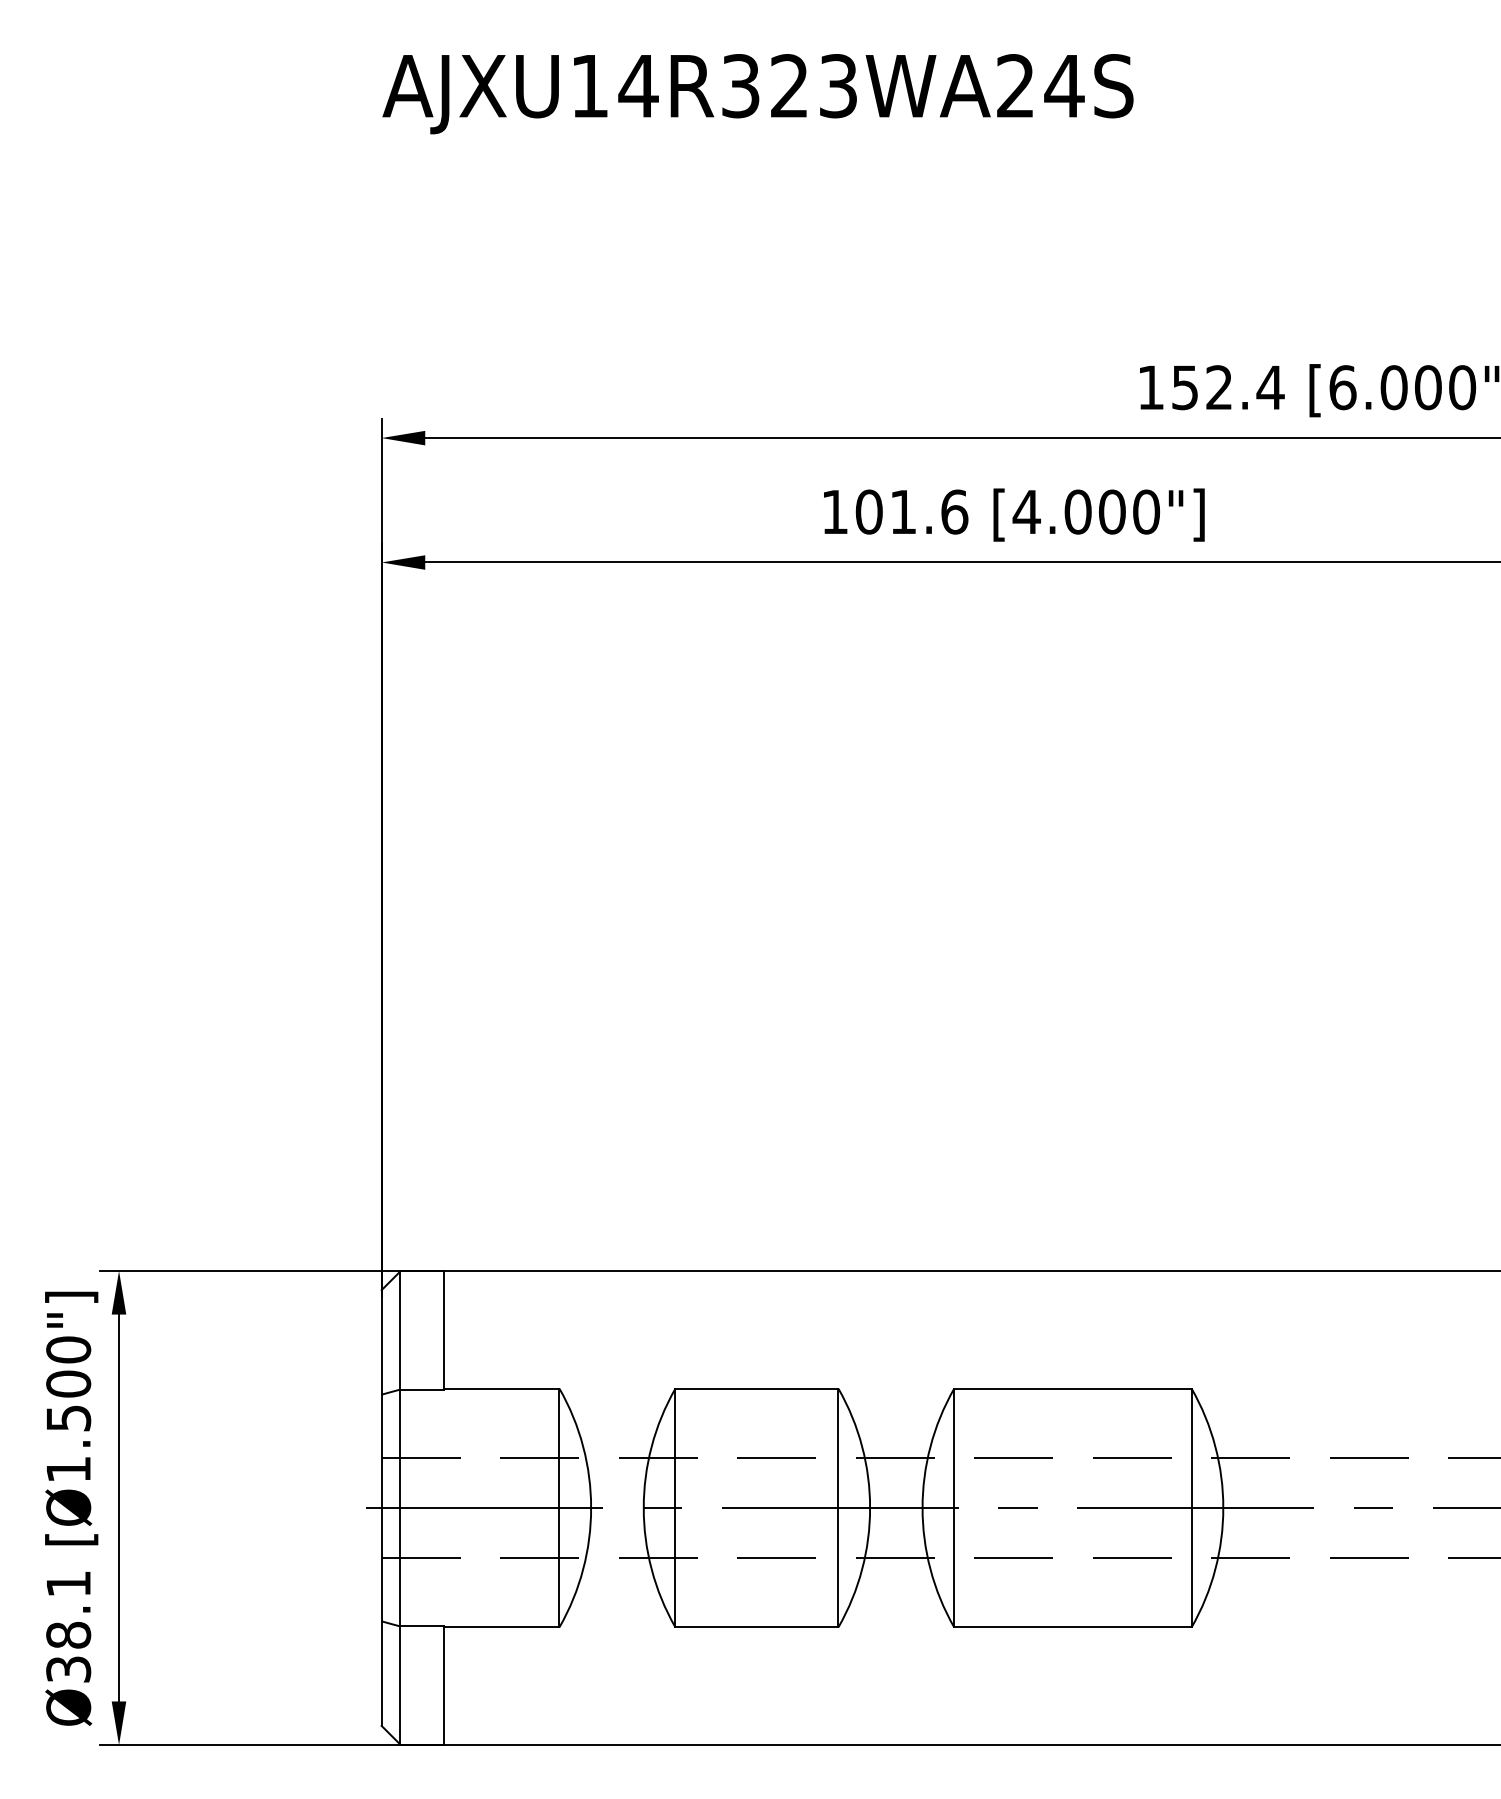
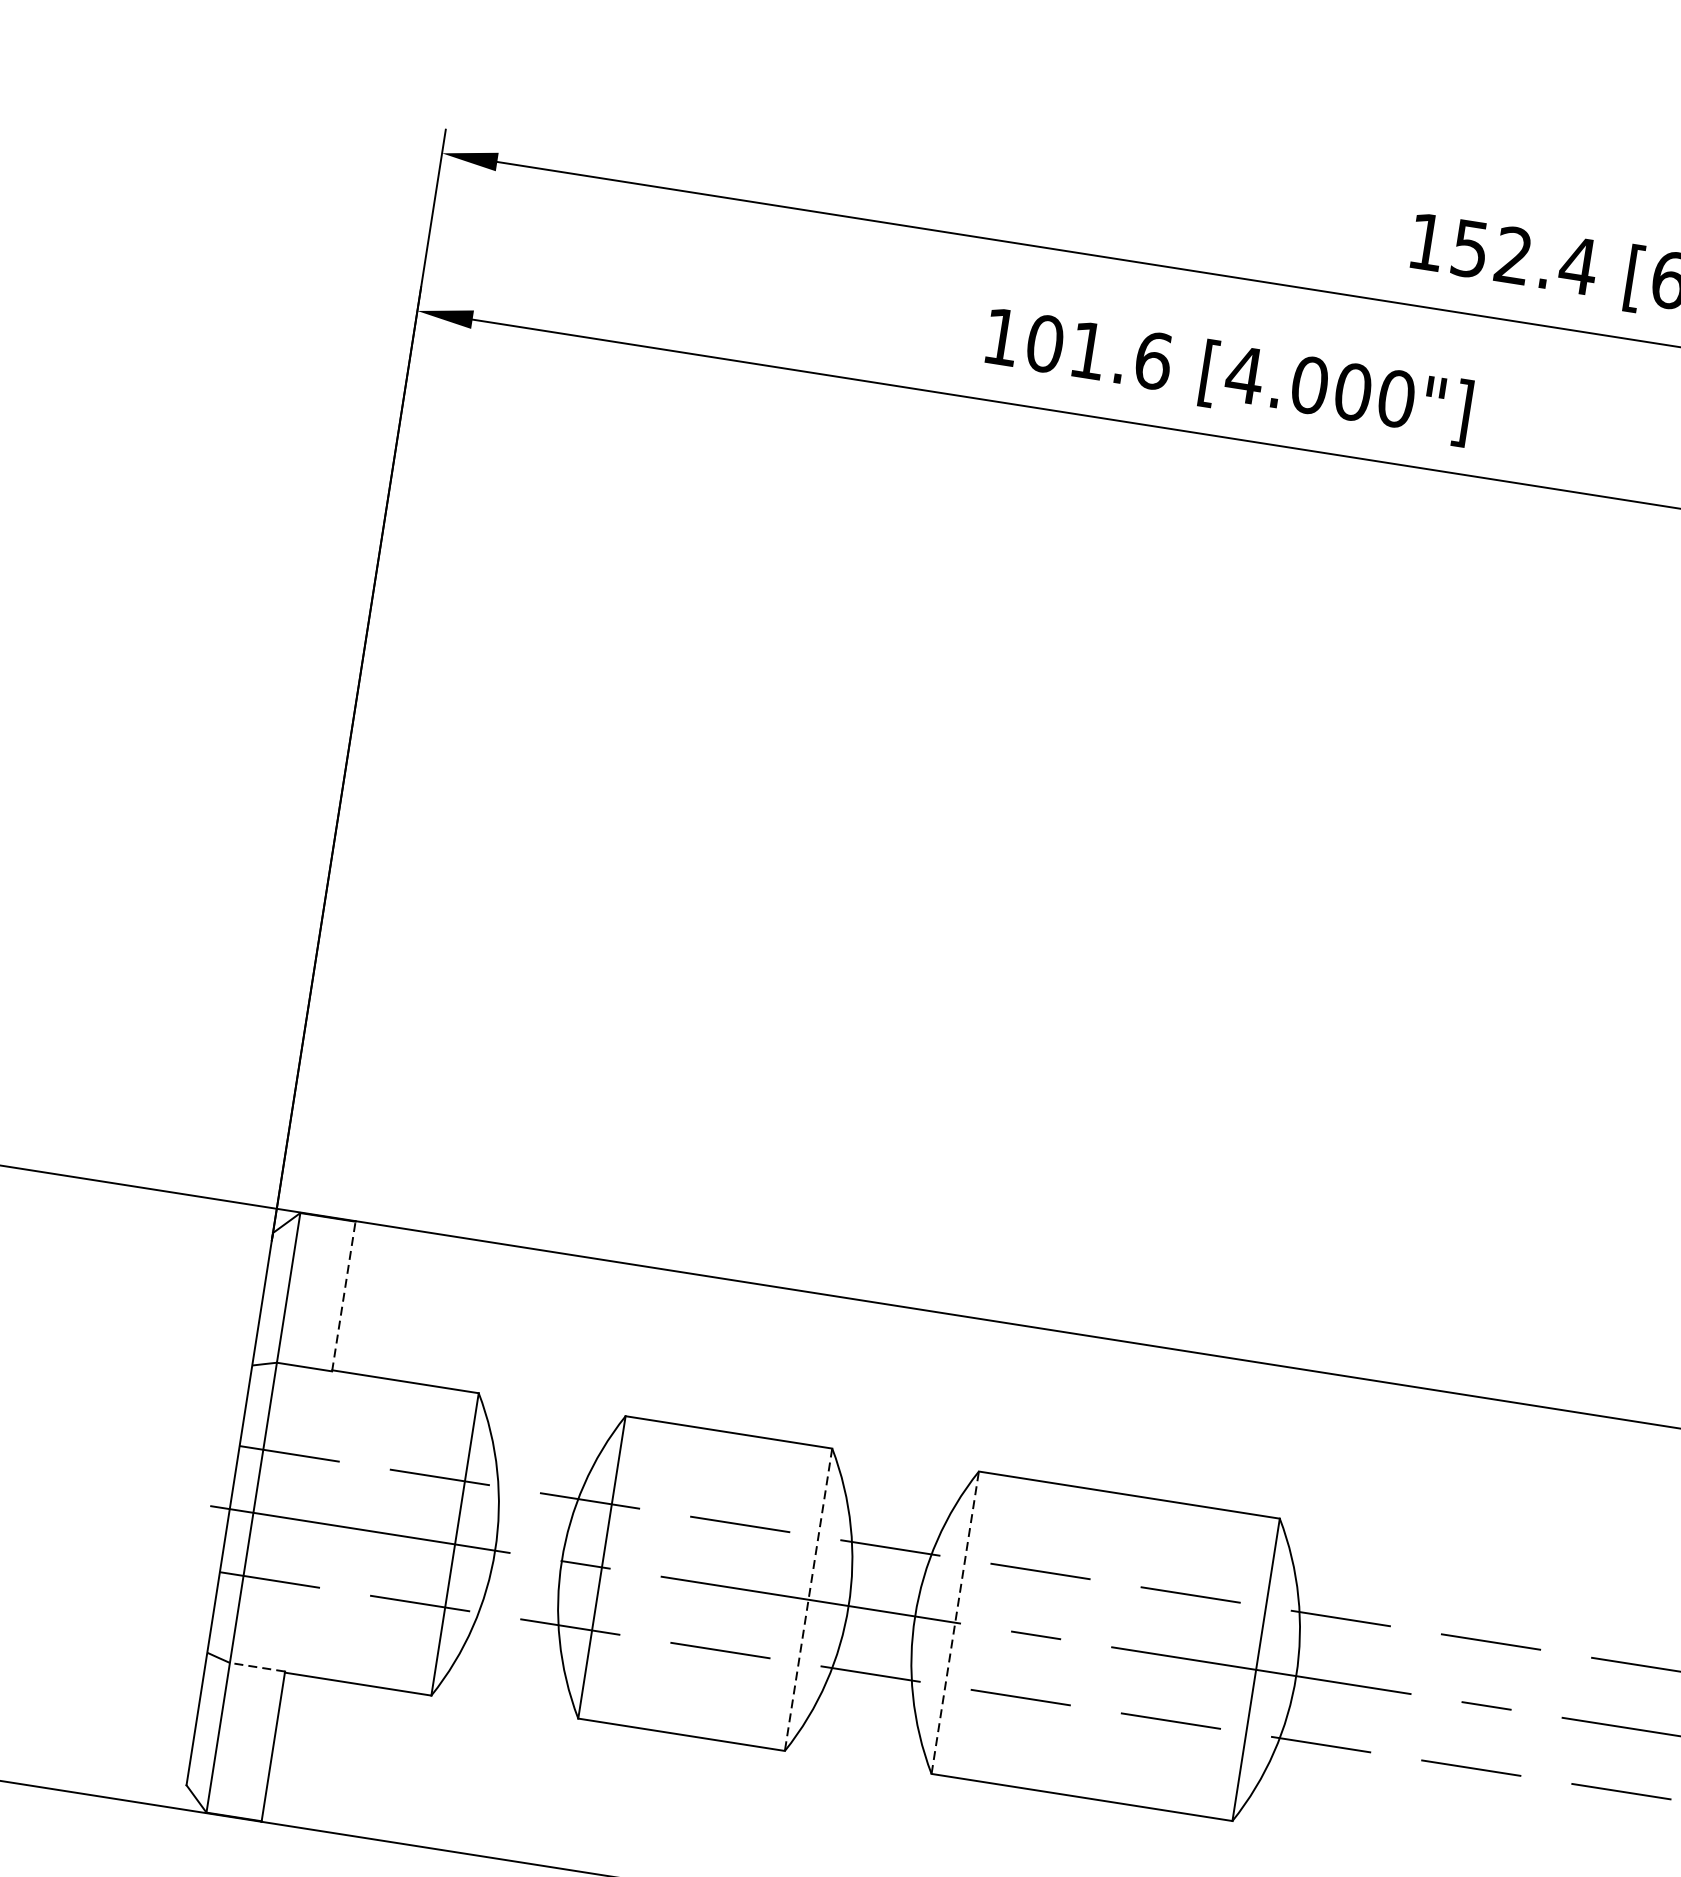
line: (443, 1329) -> (343, 1295), solid -> dashed
line: (954, 1507) -> (955, 1622), solid -> dashed
line: (838, 1508) -> (808, 1600), solid -> dashed
line: (422, 1626) -> (257, 1667), solid -> dashed

